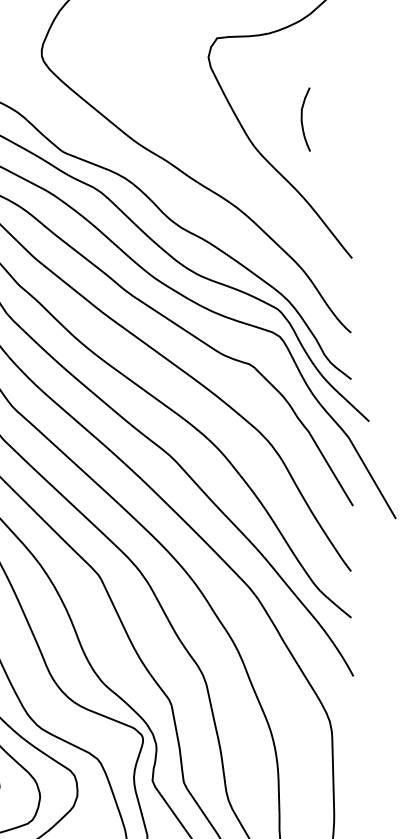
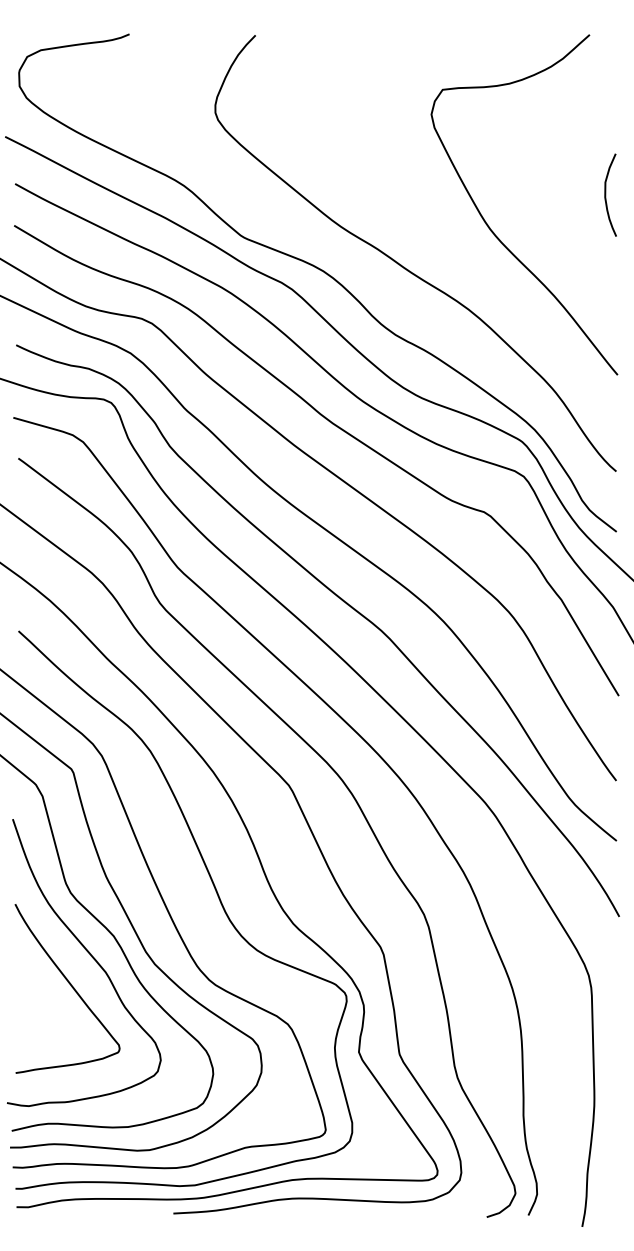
curve: (302, 119) -> (606, 194), moved

